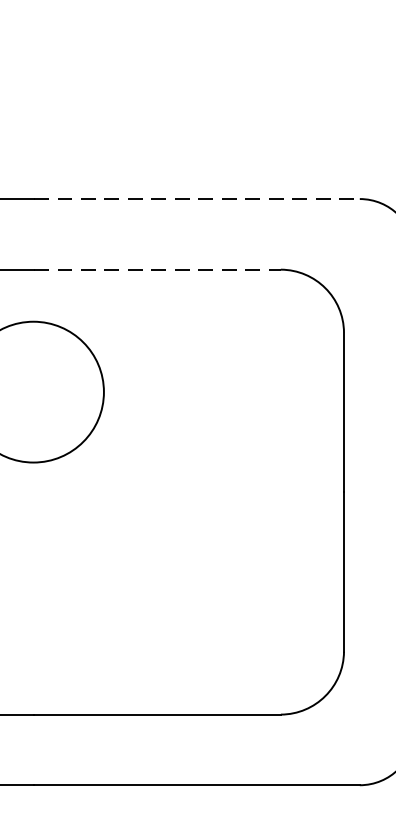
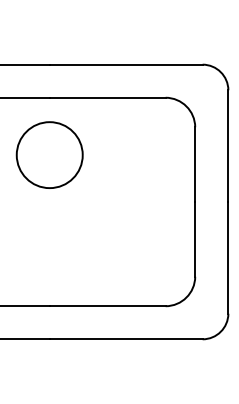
line: (197, 198) -> (126, 64), dashed -> solid
line: (156, 269) -> (107, 97), dashed -> solid

